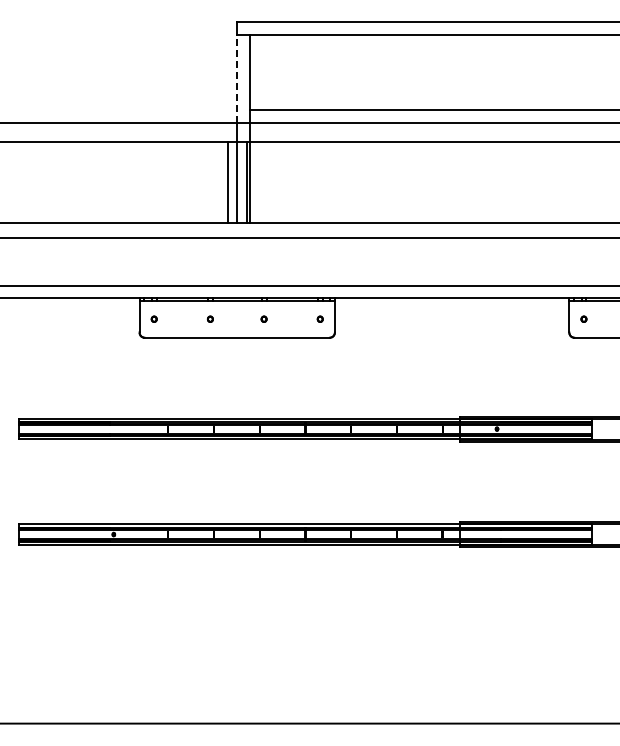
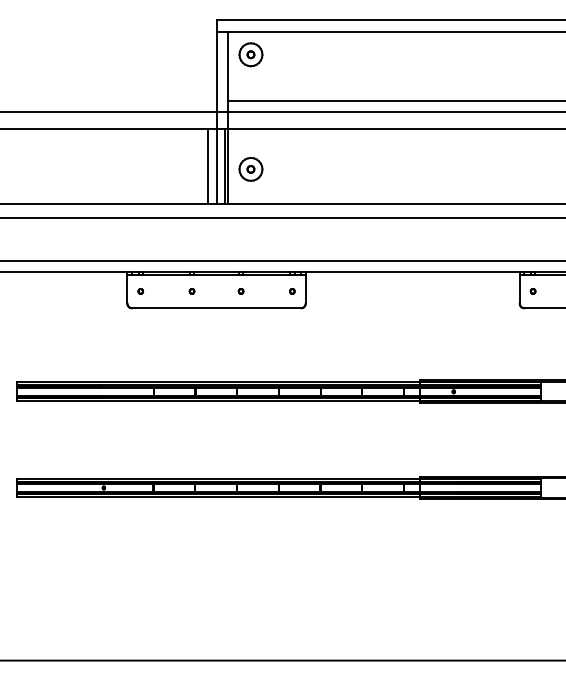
part: (274, 59) -> (250, 54), added
line: (237, 78) -> (216, 71), dashed -> solid
part: (274, 185) -> (250, 169), added

